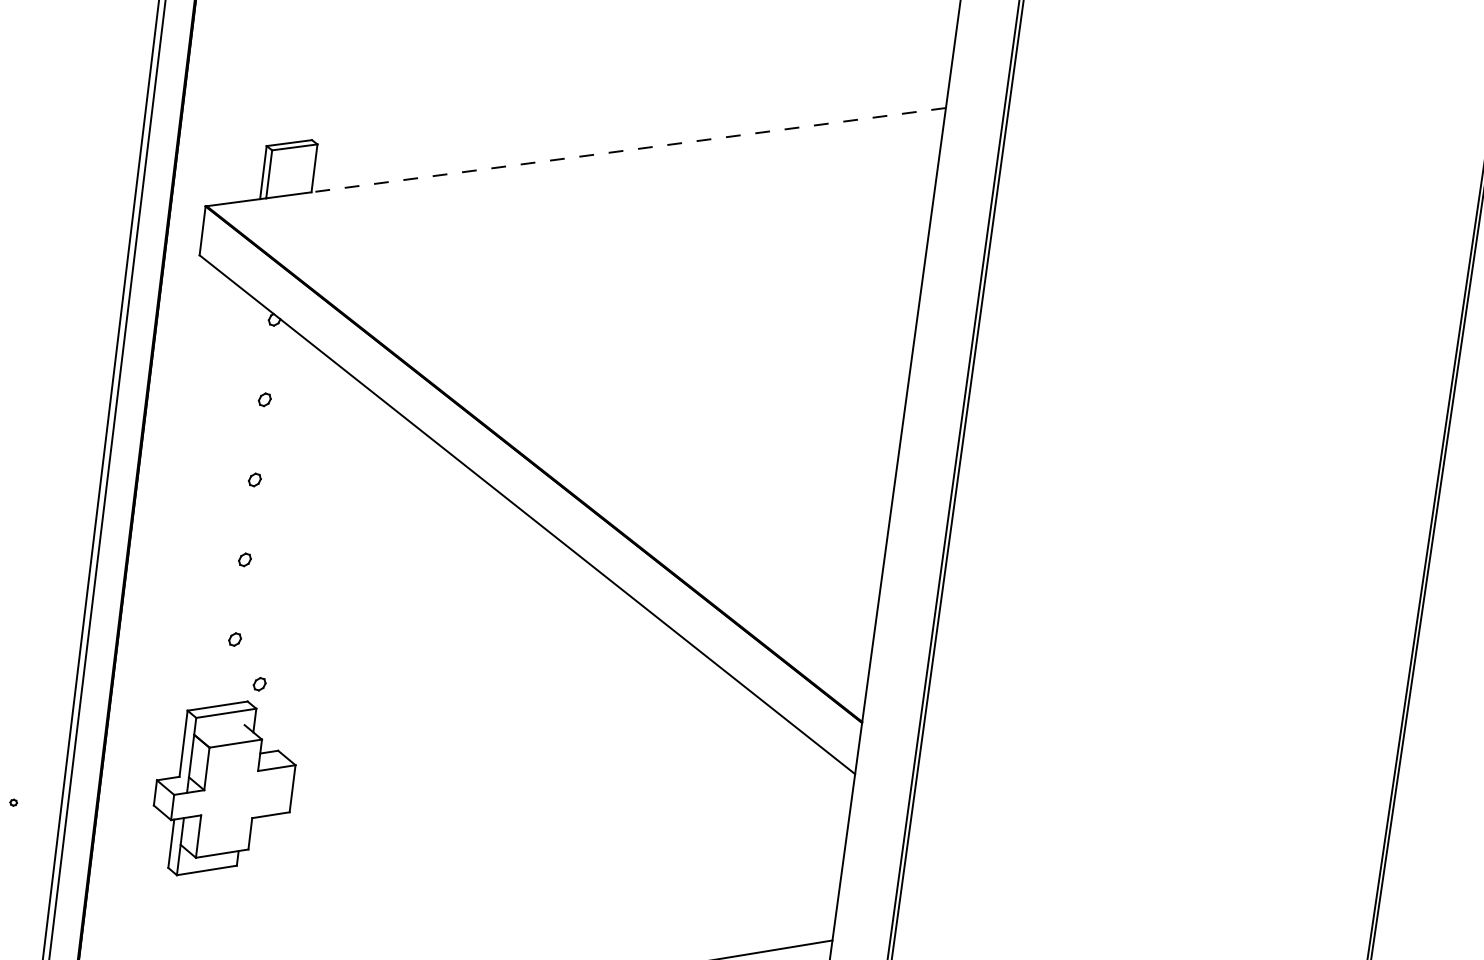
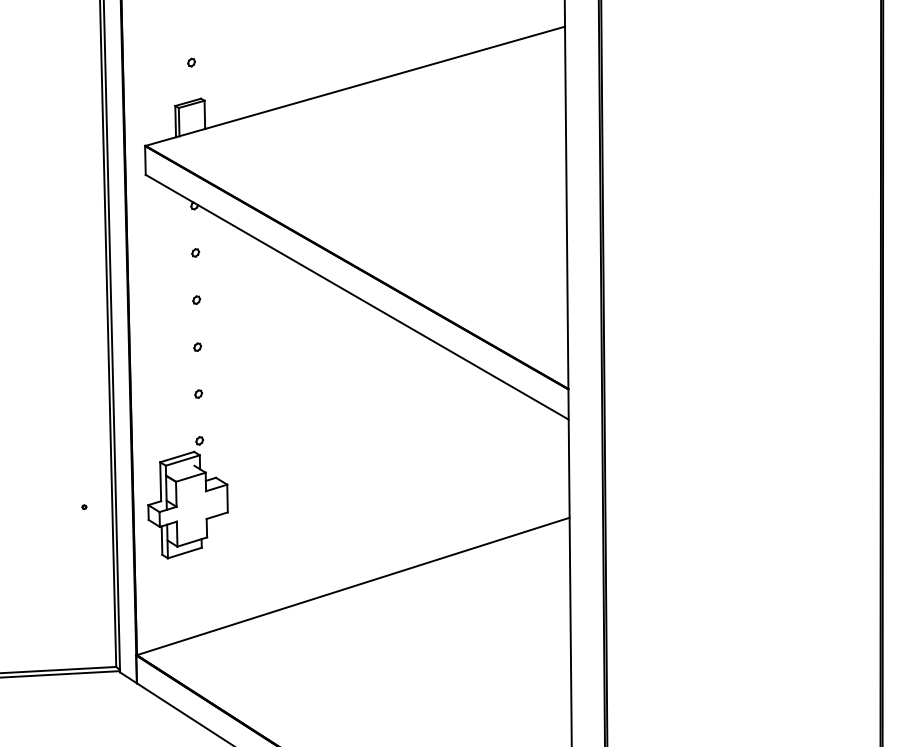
part: (304, 76) -> (191, 62), added
line: (627, 149) -> (384, 77), dashed -> solid
part: (225, 777) -> (187, 497), moved

